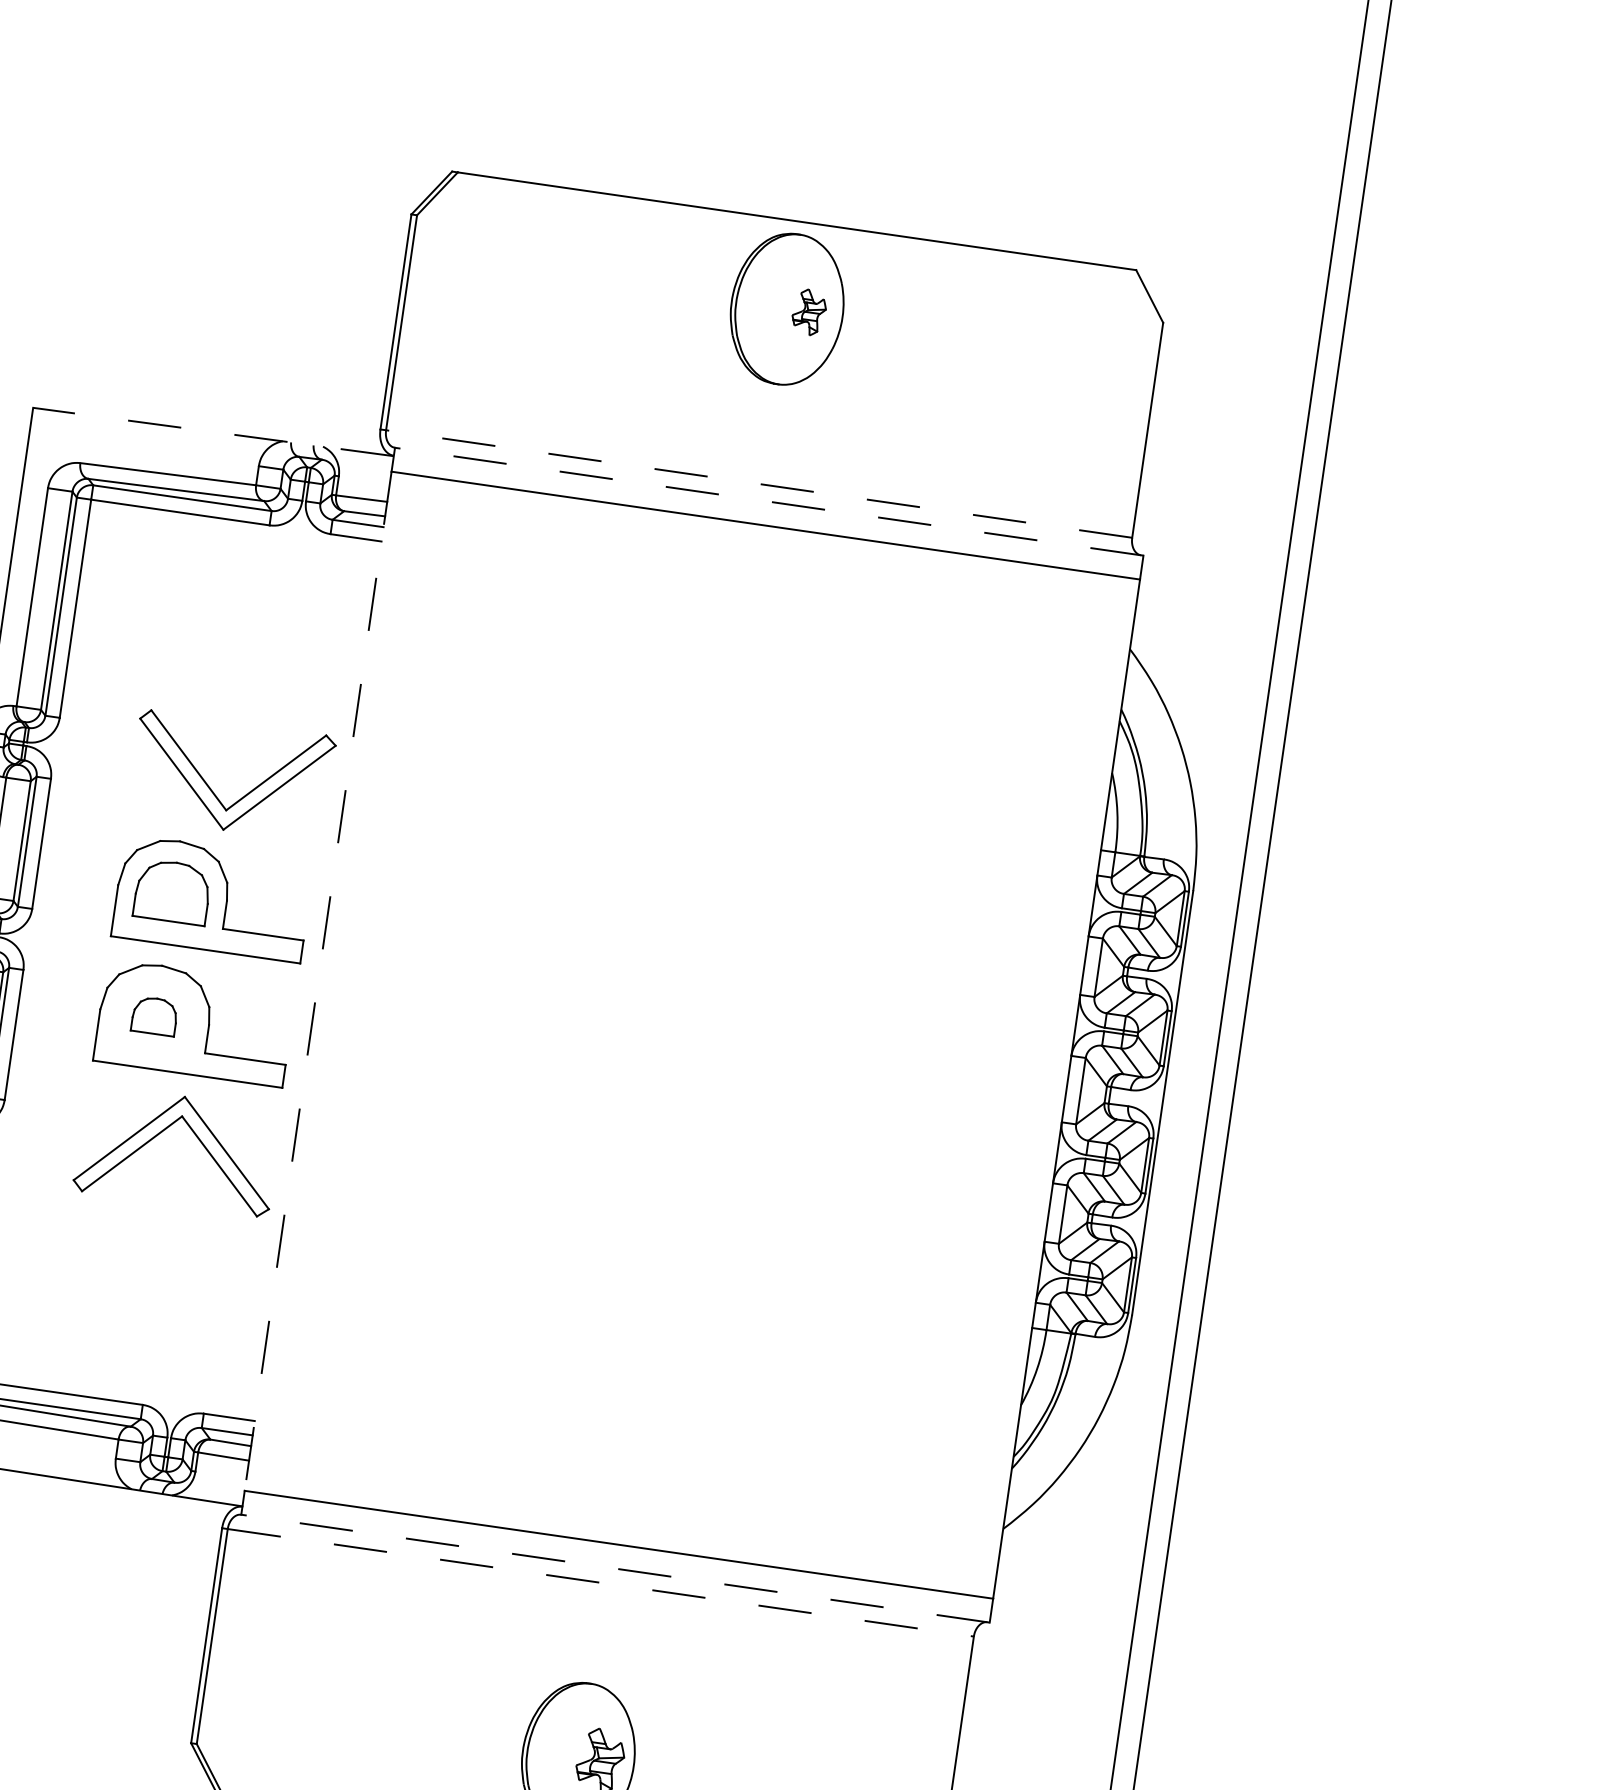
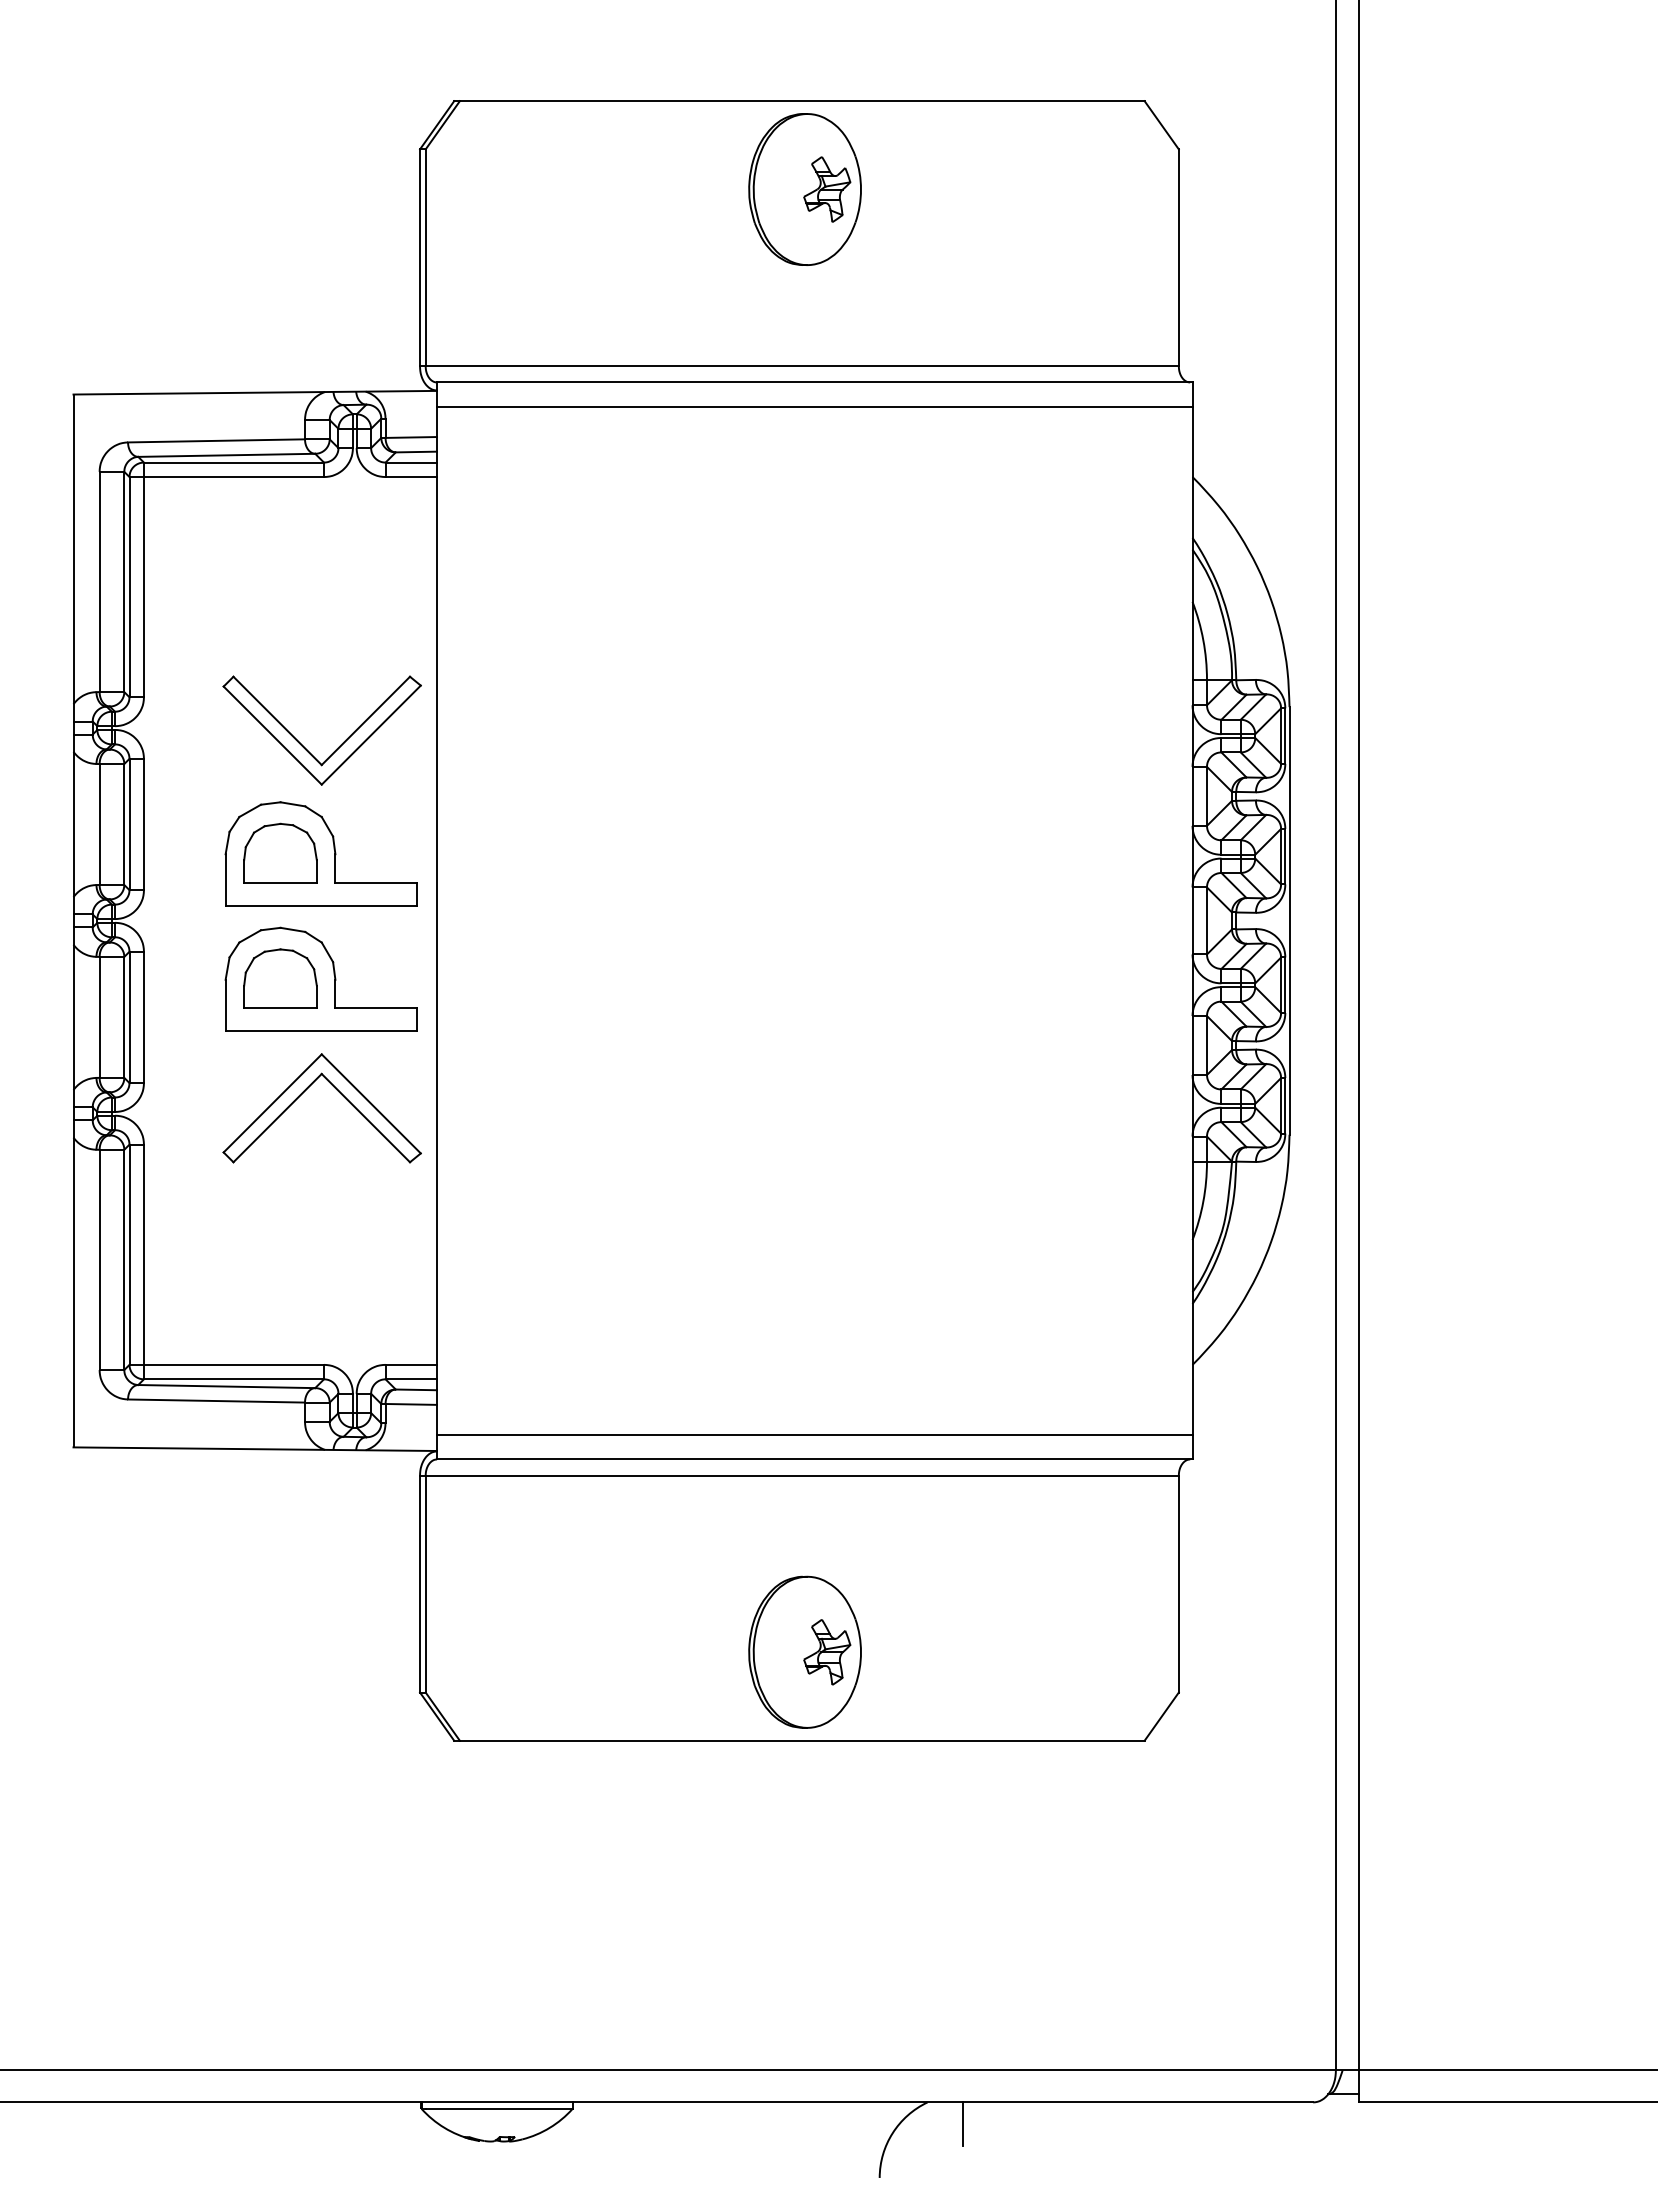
part: (809, 312) -> (827, 189), size x1.43
line: (213, 431) -> (255, 392), dashed -> solid
line: (759, 484) -> (802, 366), dashed -> solid
line: (768, 501) -> (814, 382), dashed -> solid
line: (318, 981) -> (437, 921), dashed -> solid
part: (154, 1015) -> (280, 978), size x1.67
line: (615, 1568) -> (814, 1459), dashed -> solid
line: (601, 1582) -> (802, 1475), dashed -> solid

